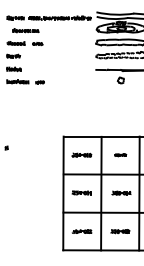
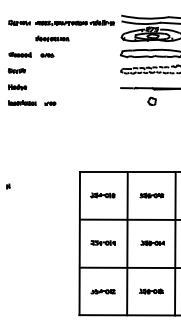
part: (25, 30) -> (52, 38), moved
part: (120, 154) -> (151, 194), size x1.67

